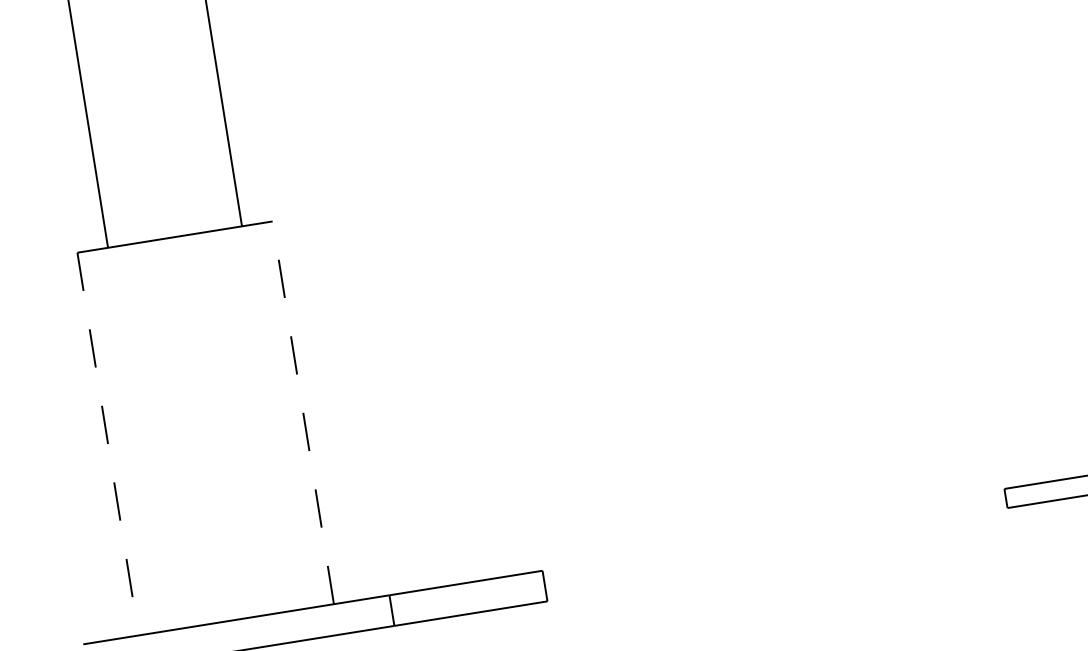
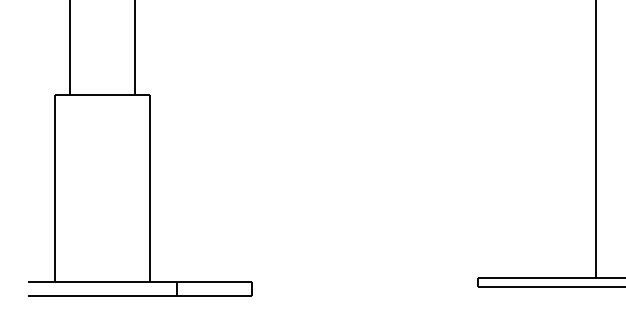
line: (303, 411) -> (150, 187), dashed -> solid
line: (107, 444) -> (54, 188), dashed -> solid

